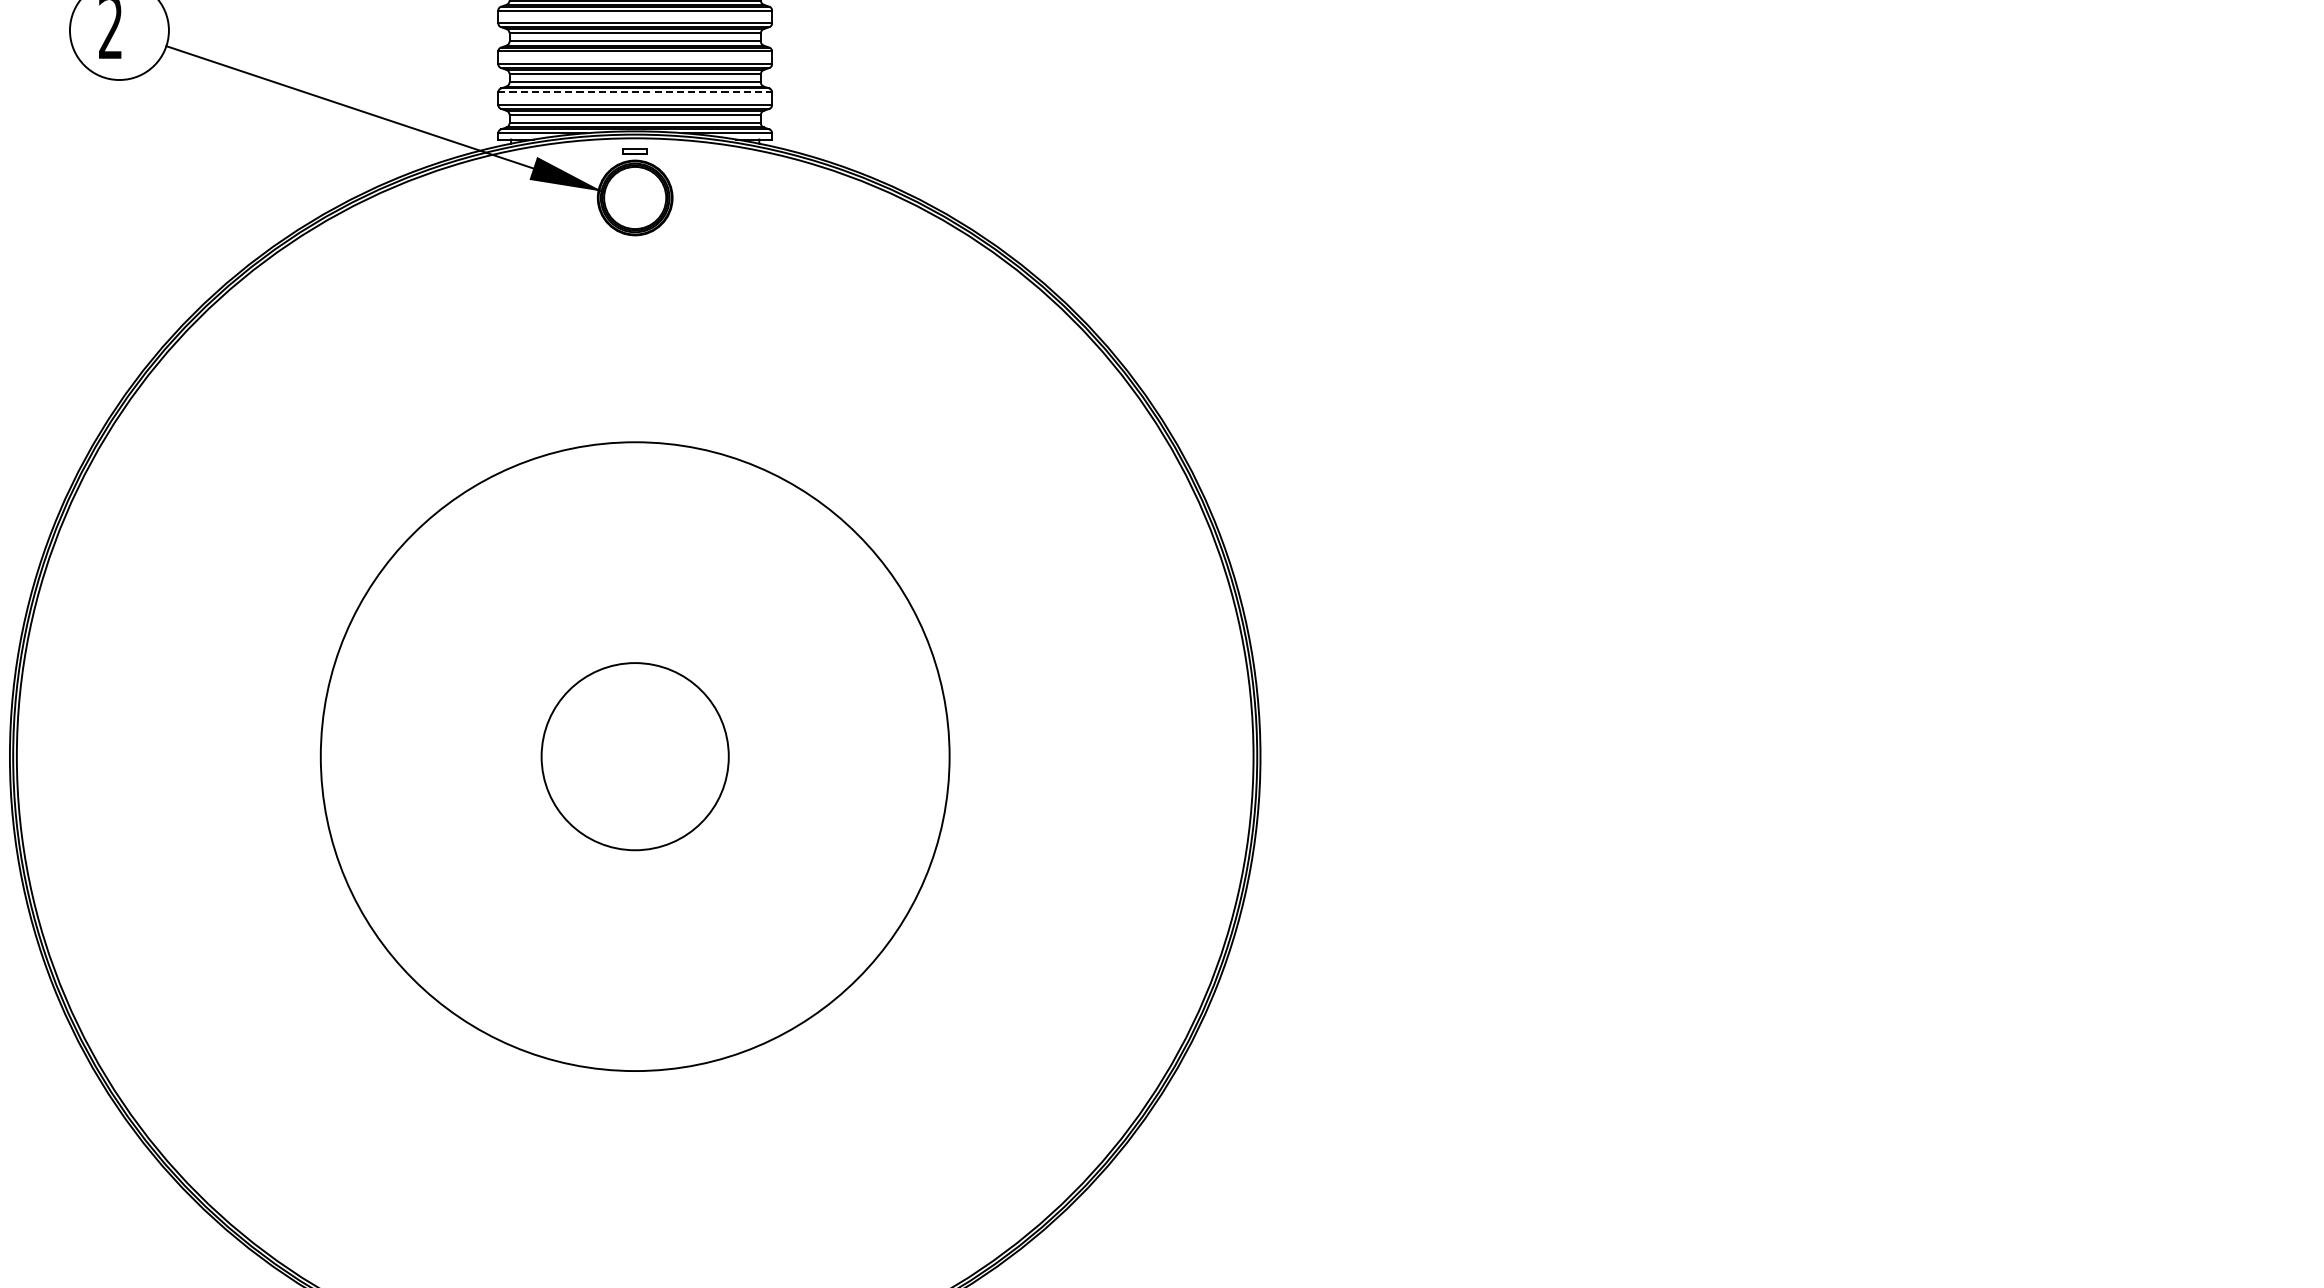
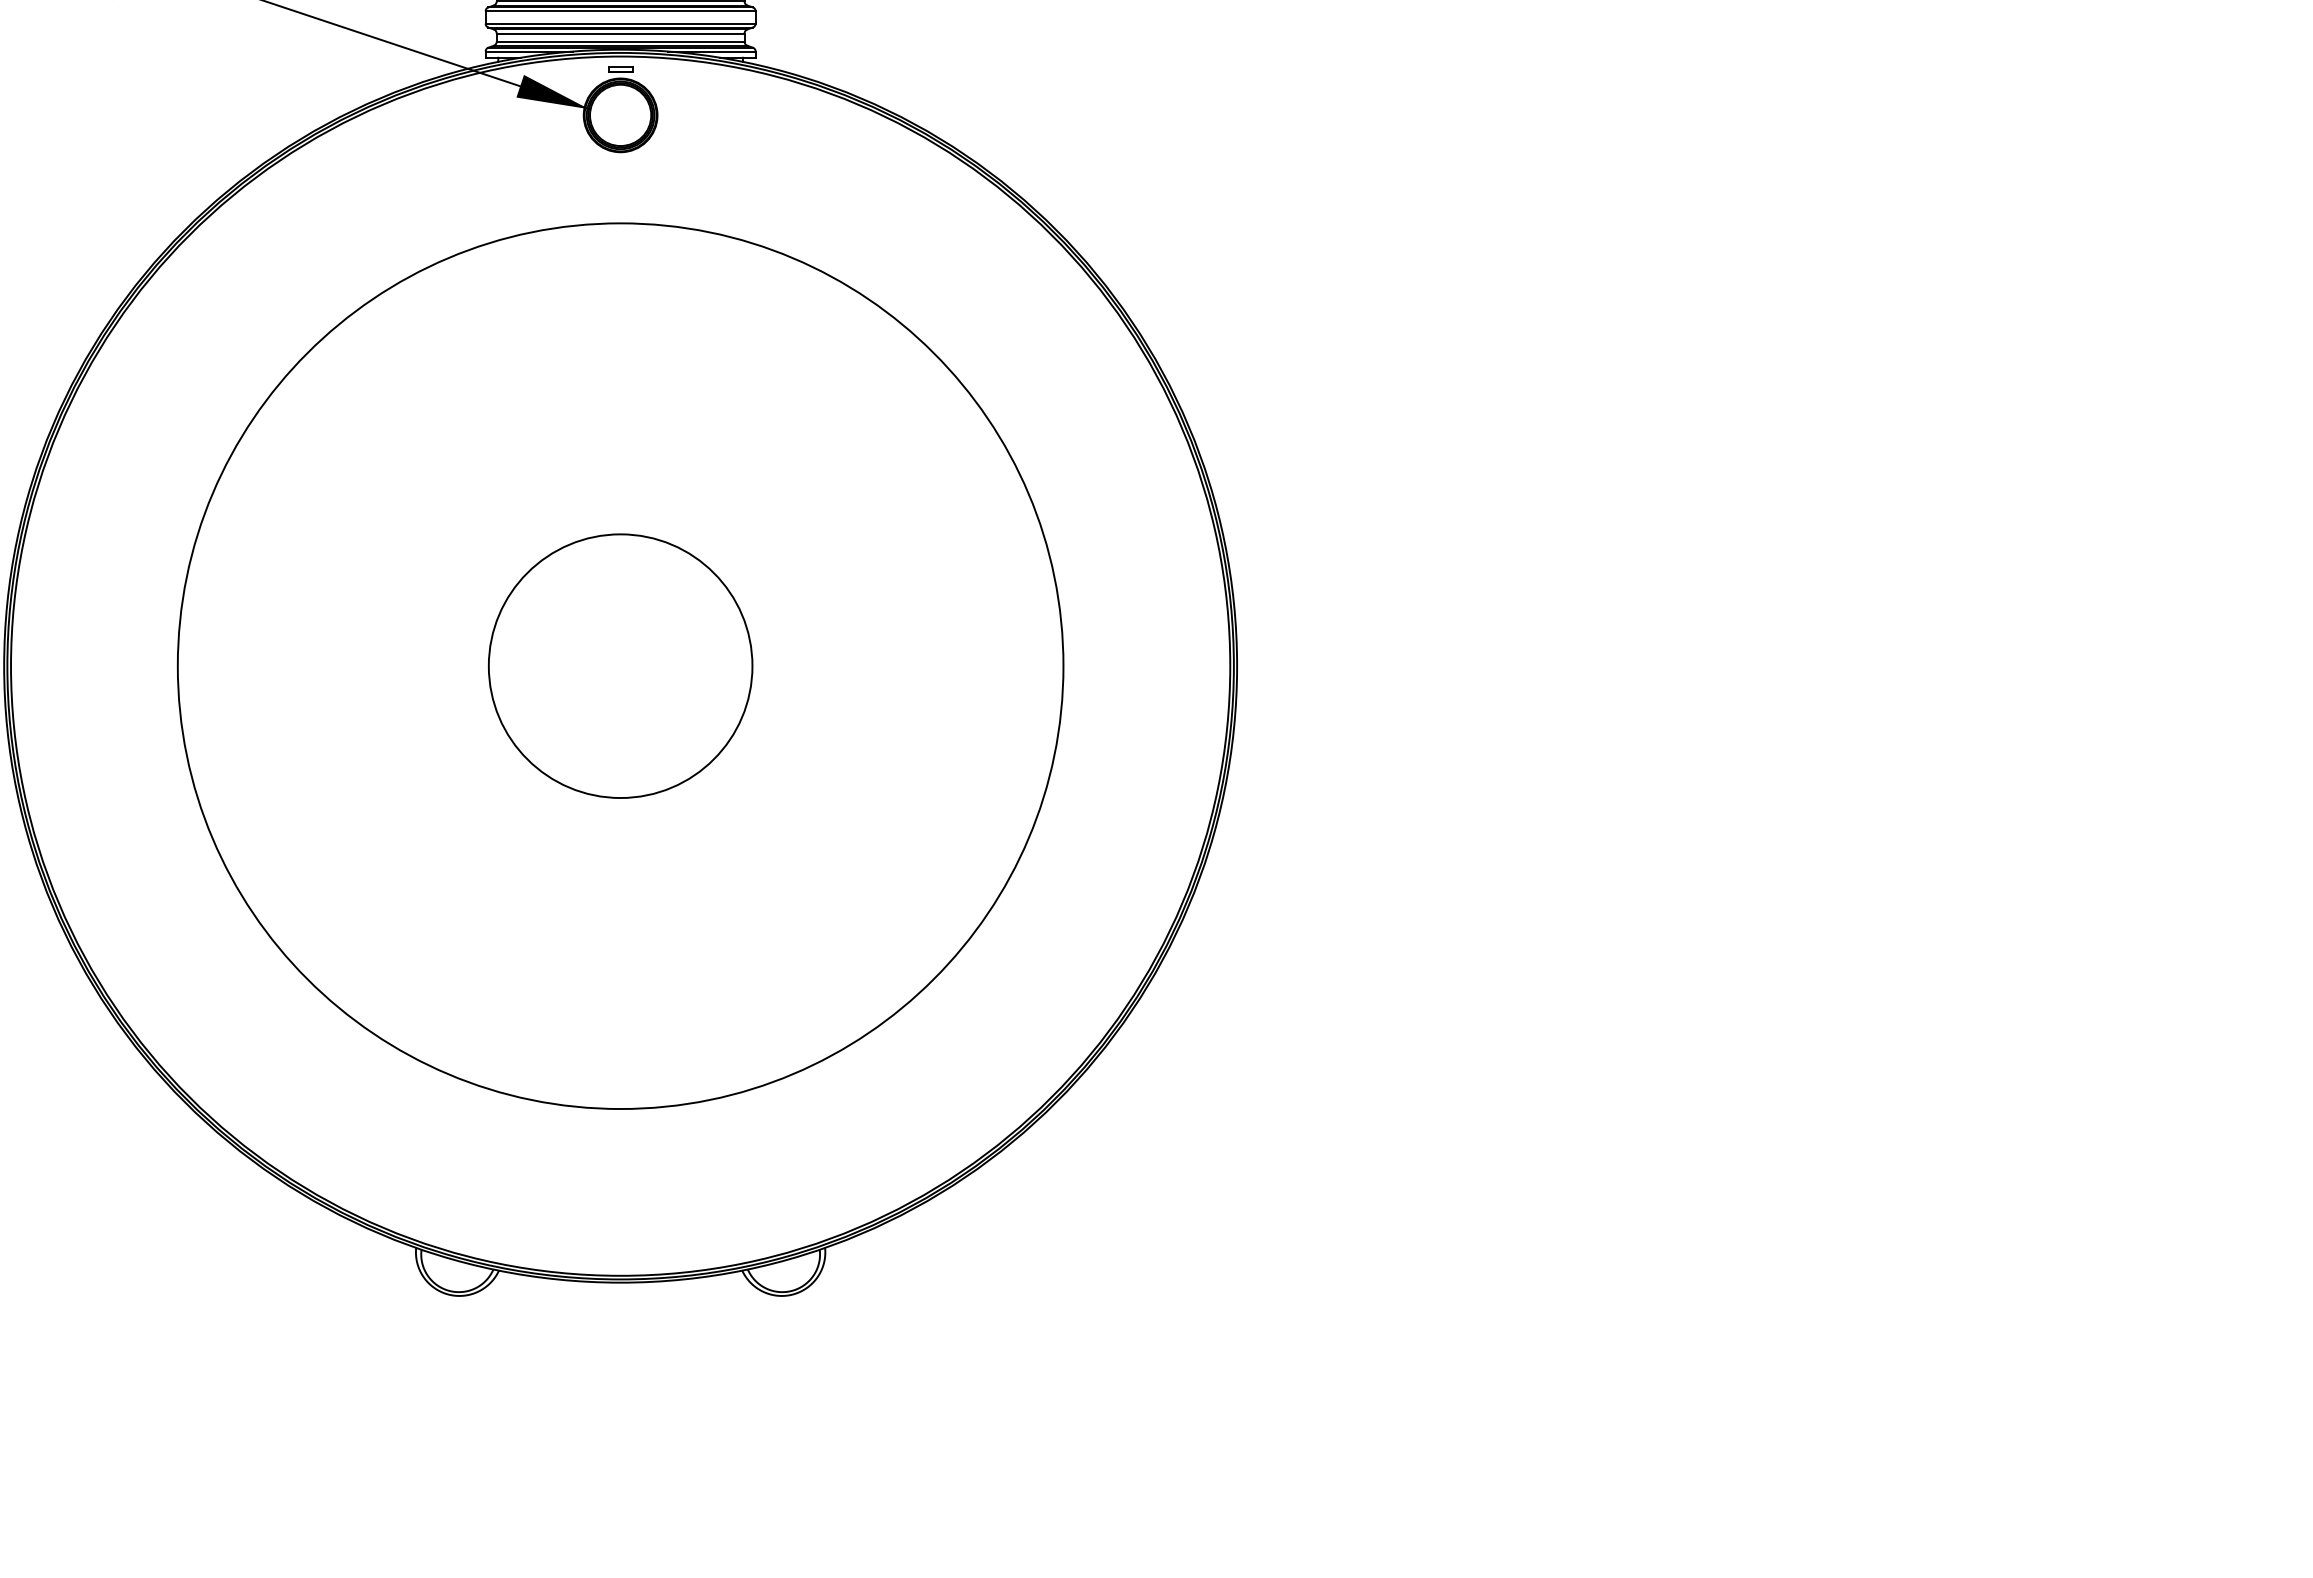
line: (635, 92) -> (620, 11), dashed -> solid
circle: (635, 756) -> (620, 666), size x1.43
circle: (635, 756) -> (620, 666), size x1.43

